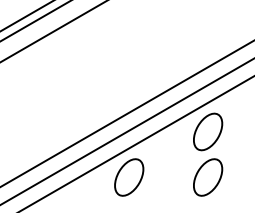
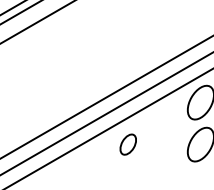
part: (129, 177) -> (128, 144), size x0.6

